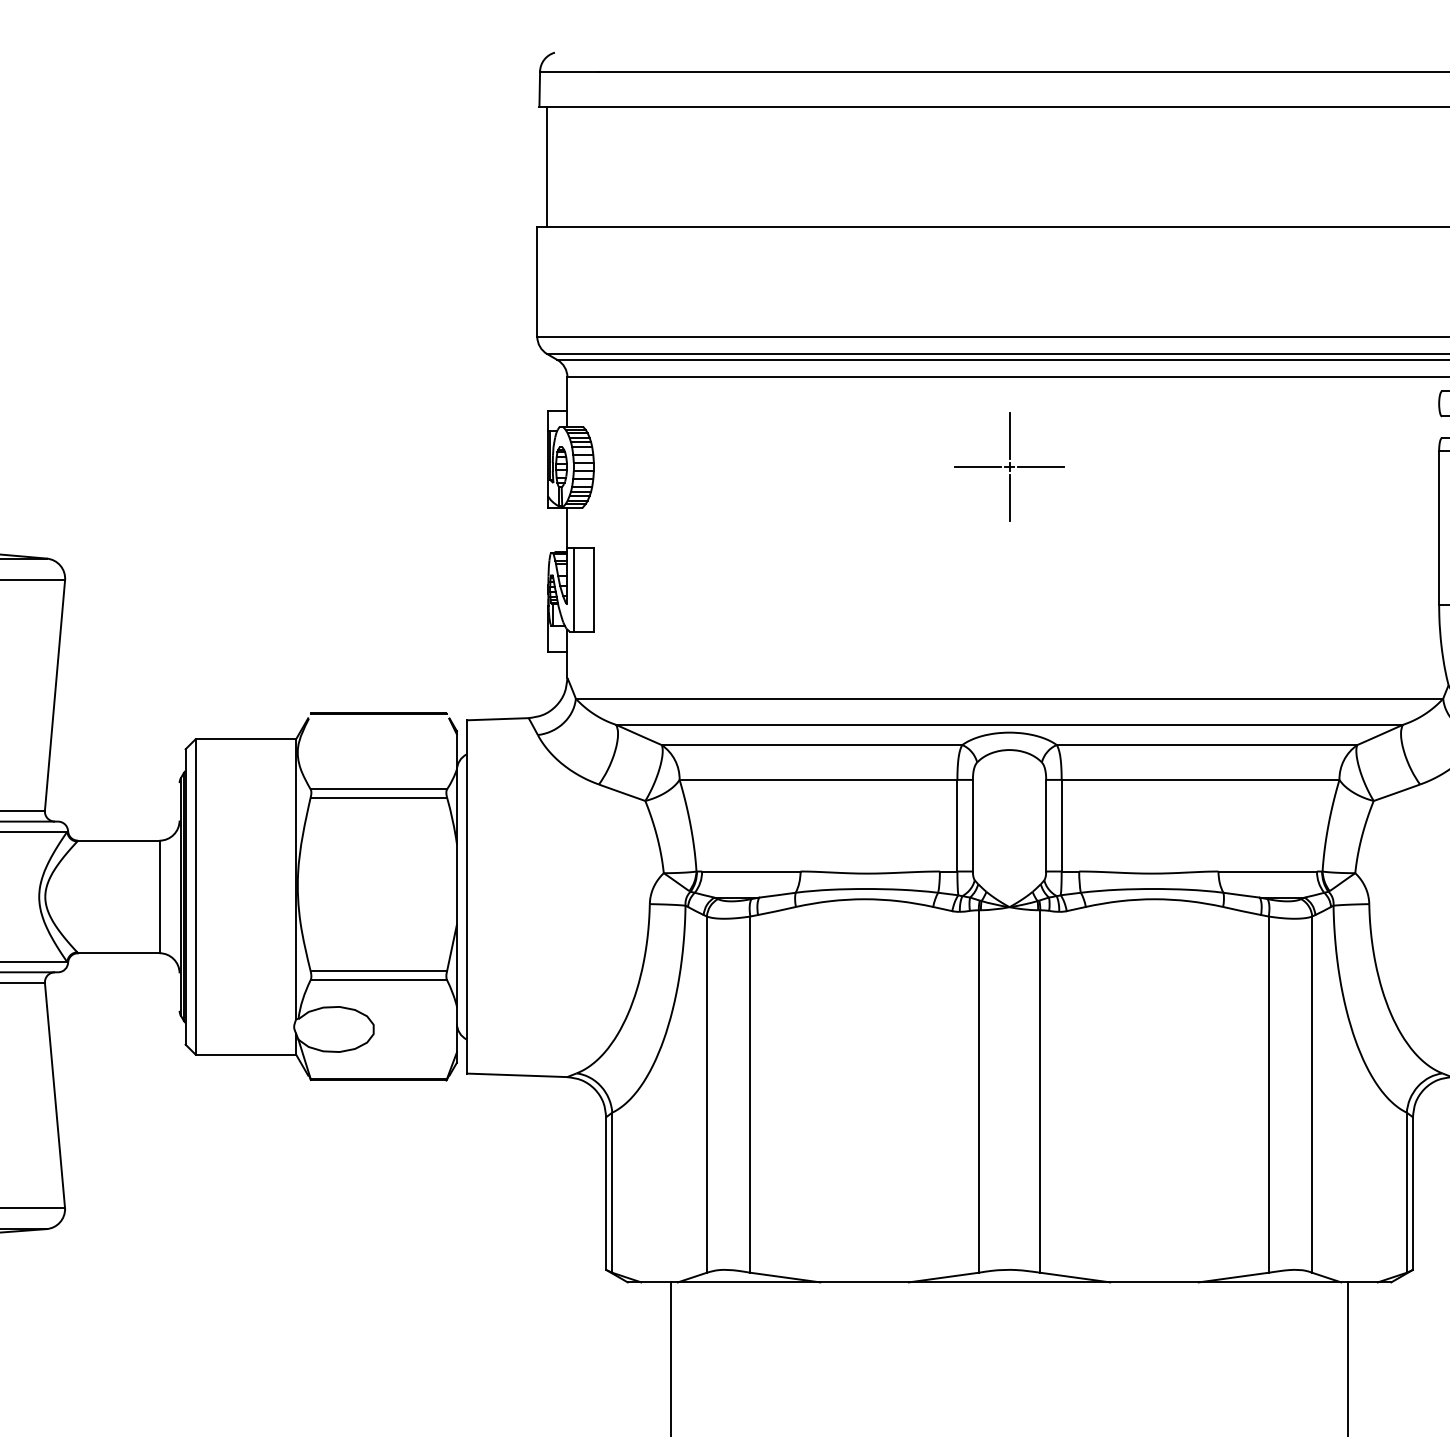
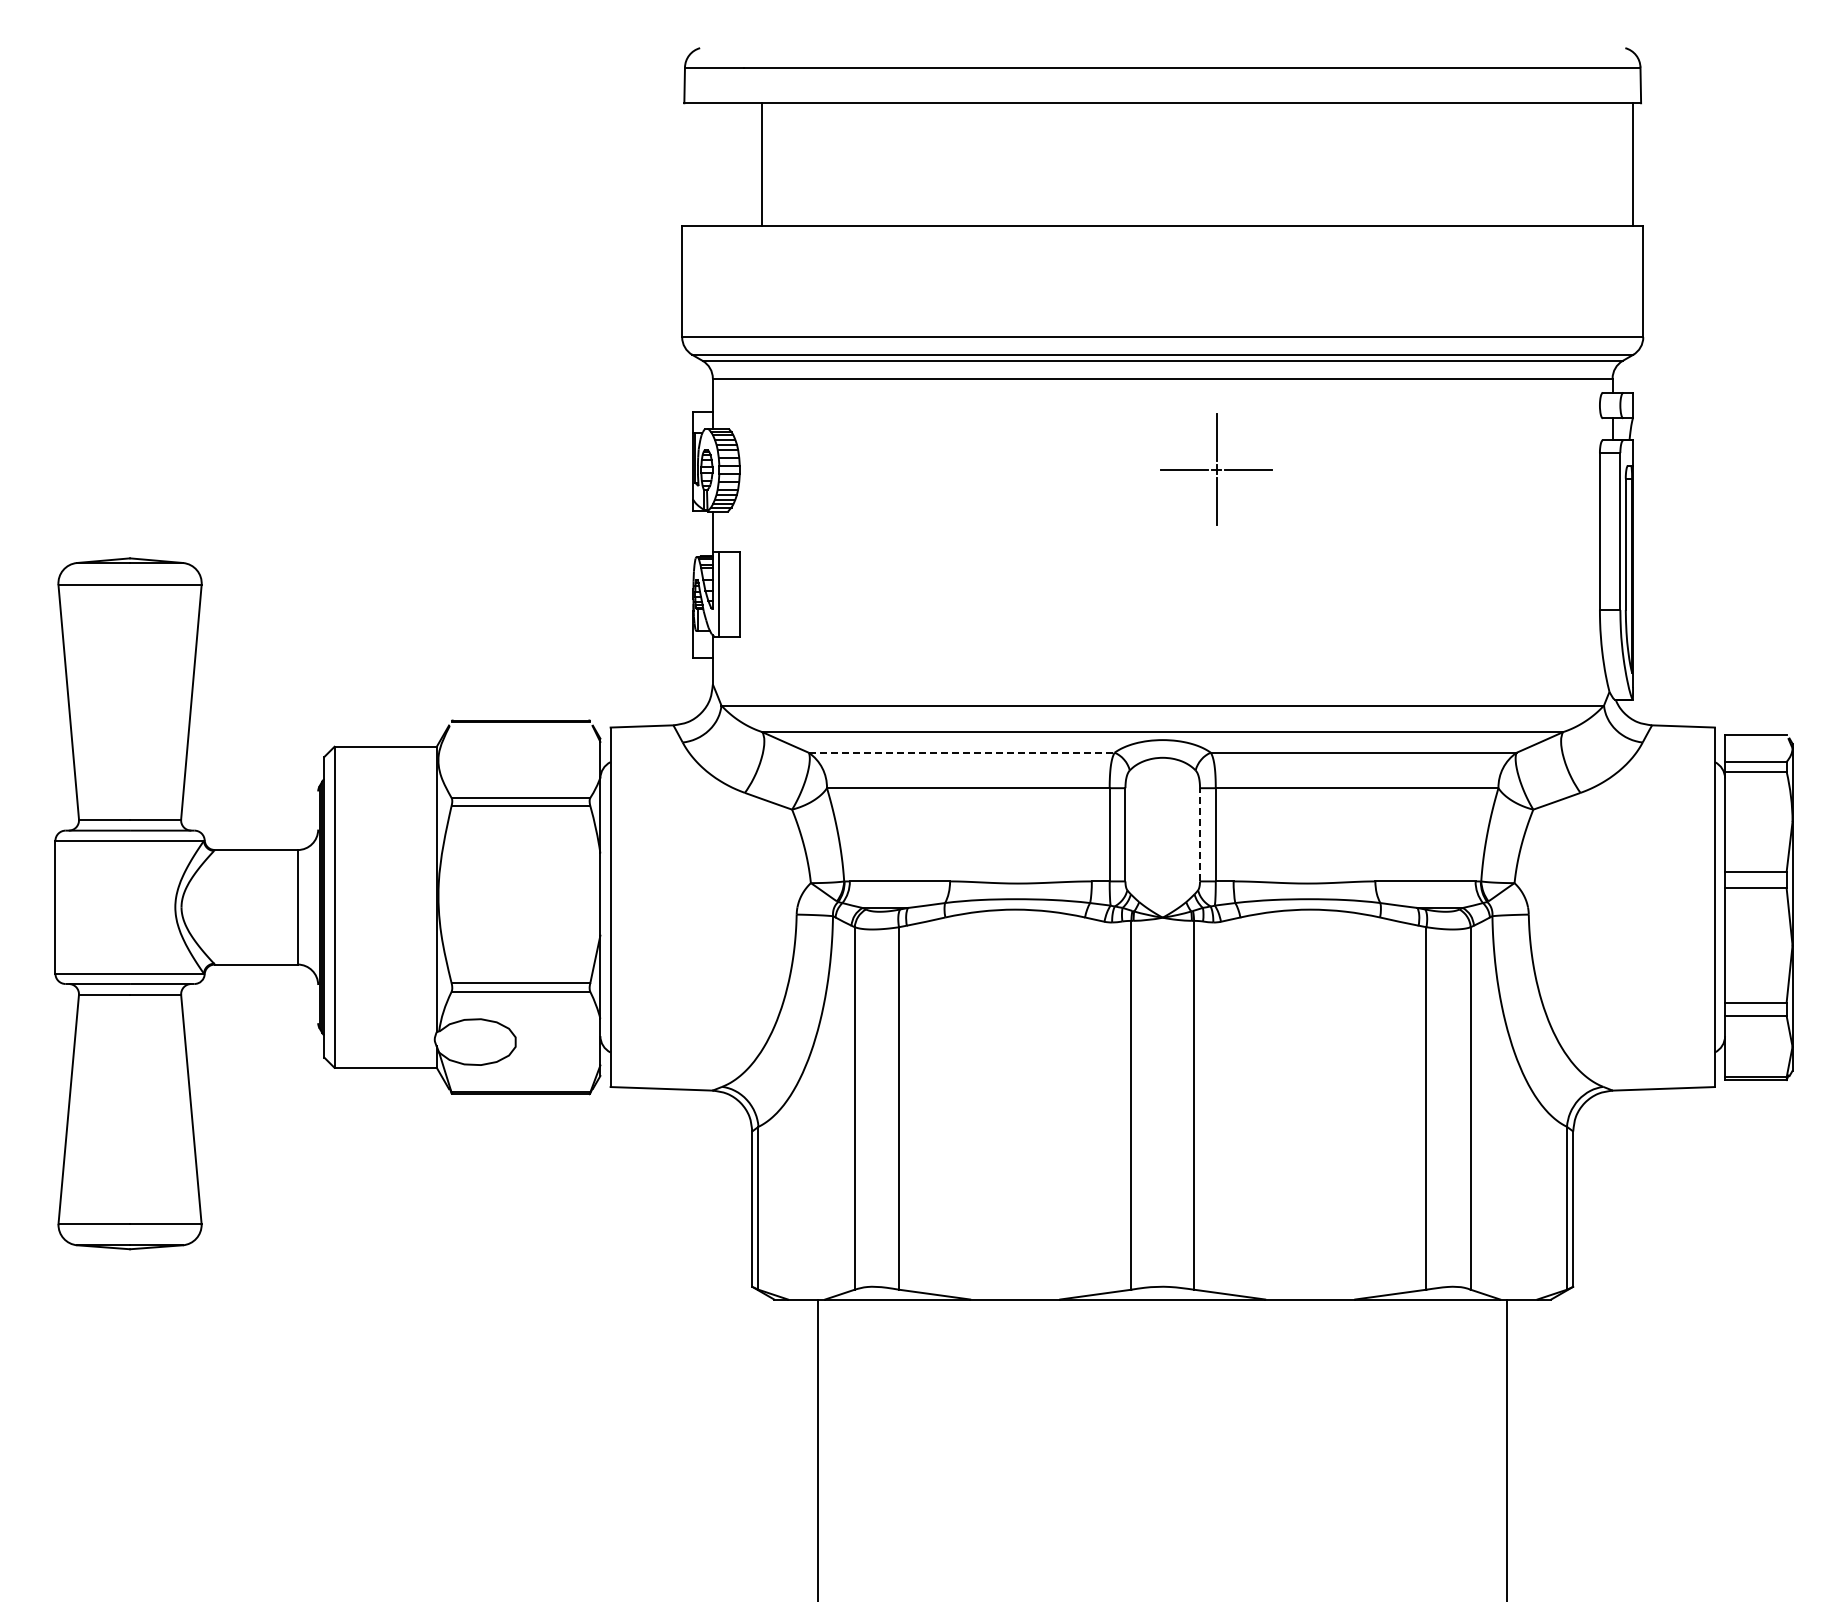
line: (547, 166) -> (762, 164), moved
part: (1009, 466) -> (1216, 469), moved
line: (811, 744) -> (961, 752), solid -> dashed
line: (1046, 825) -> (1200, 834), solid -> dashed

